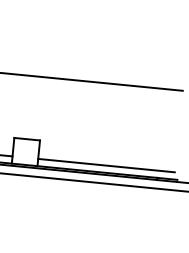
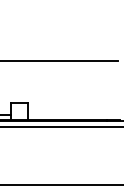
line: (105, 165) -> (72, 114), removed

